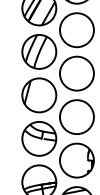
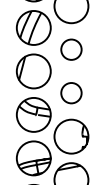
circle: (76, 73) -> (70, 49), size x0.6
circle: (76, 117) -> (70, 93), size x0.6

